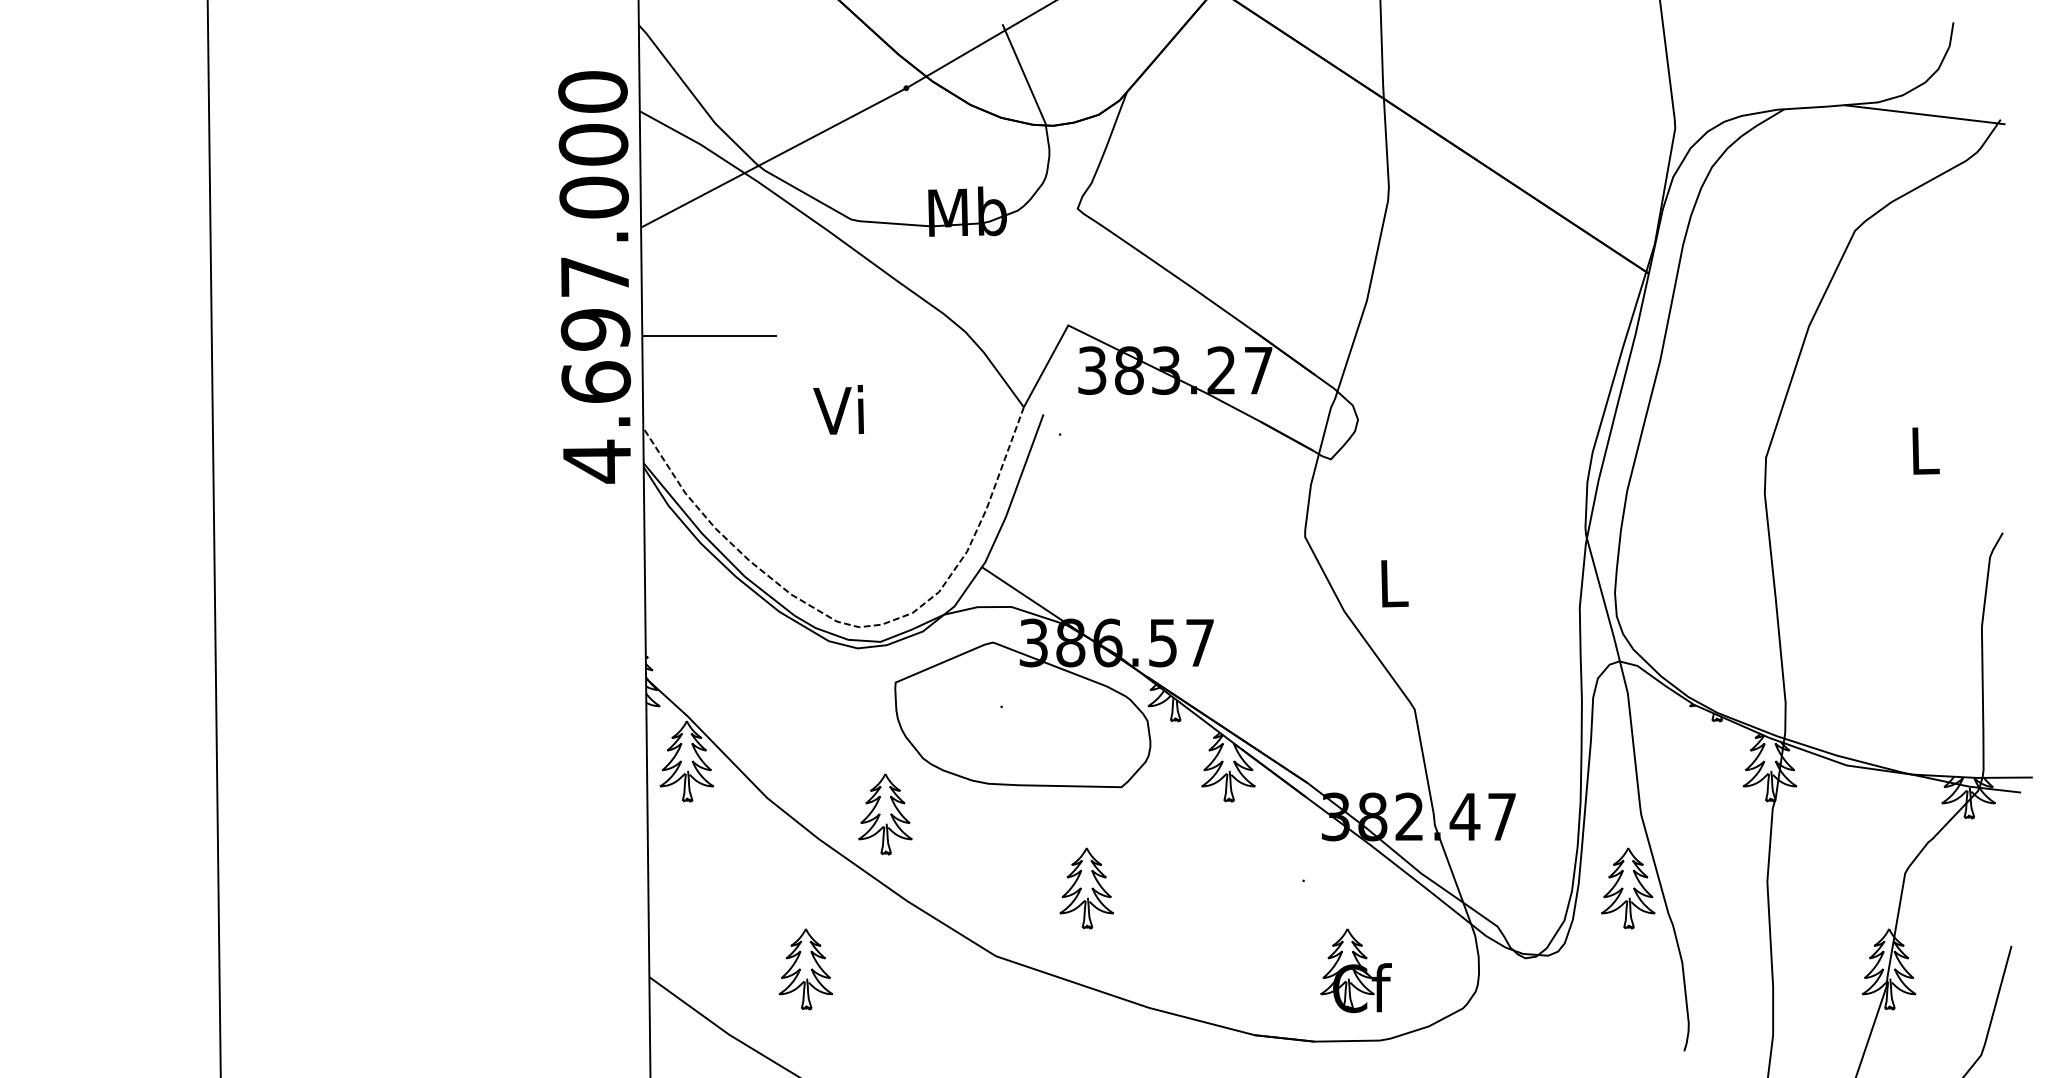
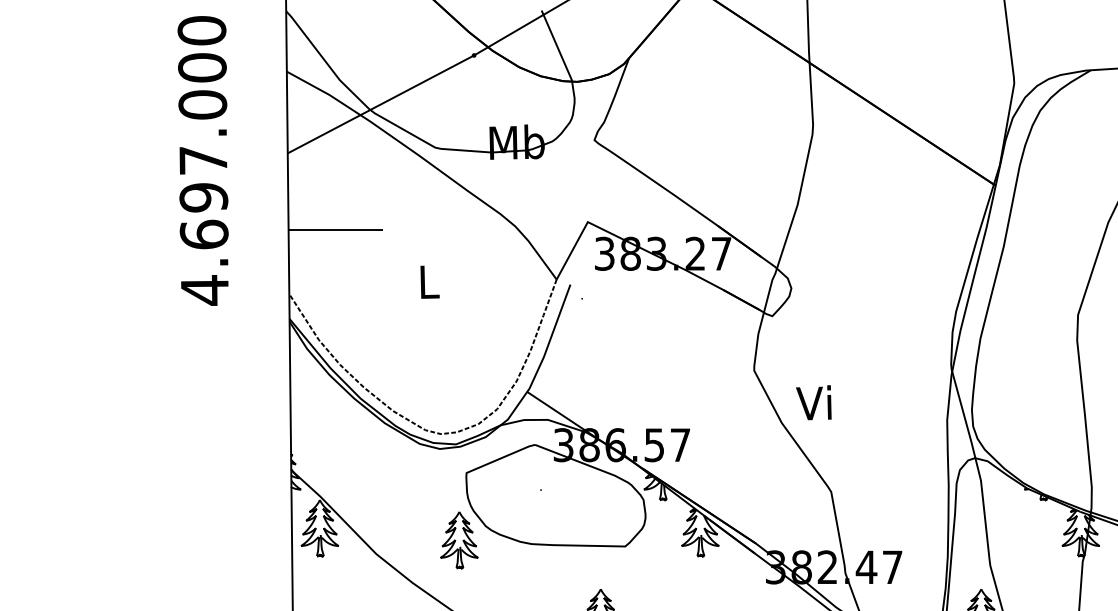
text: (594, 277) -> (203, 161), moved
text: (838, 409) -> (426, 281), Vi -> L
text: (1389, 582) -> (813, 402), L -> Vi
part: (885, 814) -> (459, 540), moved

